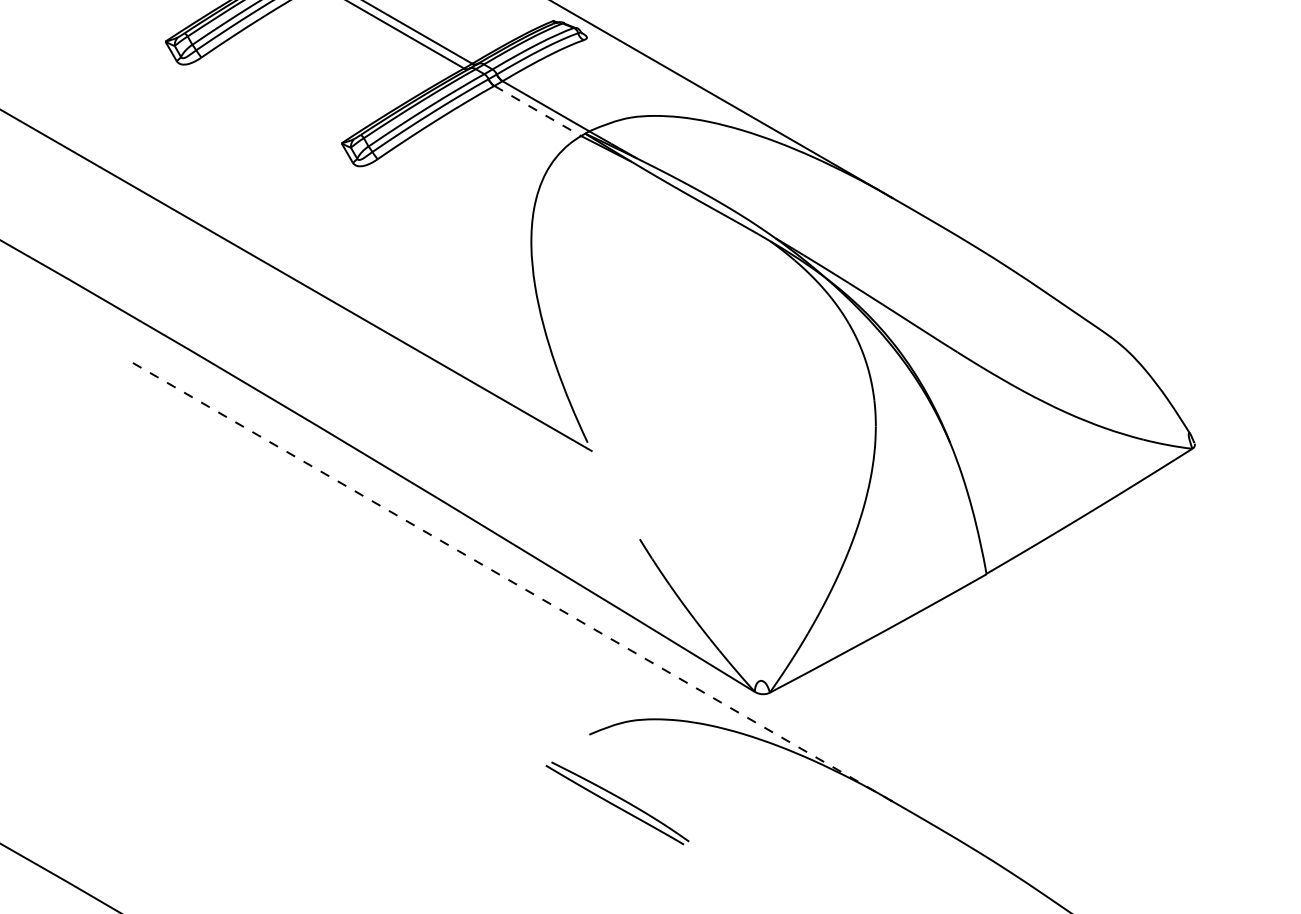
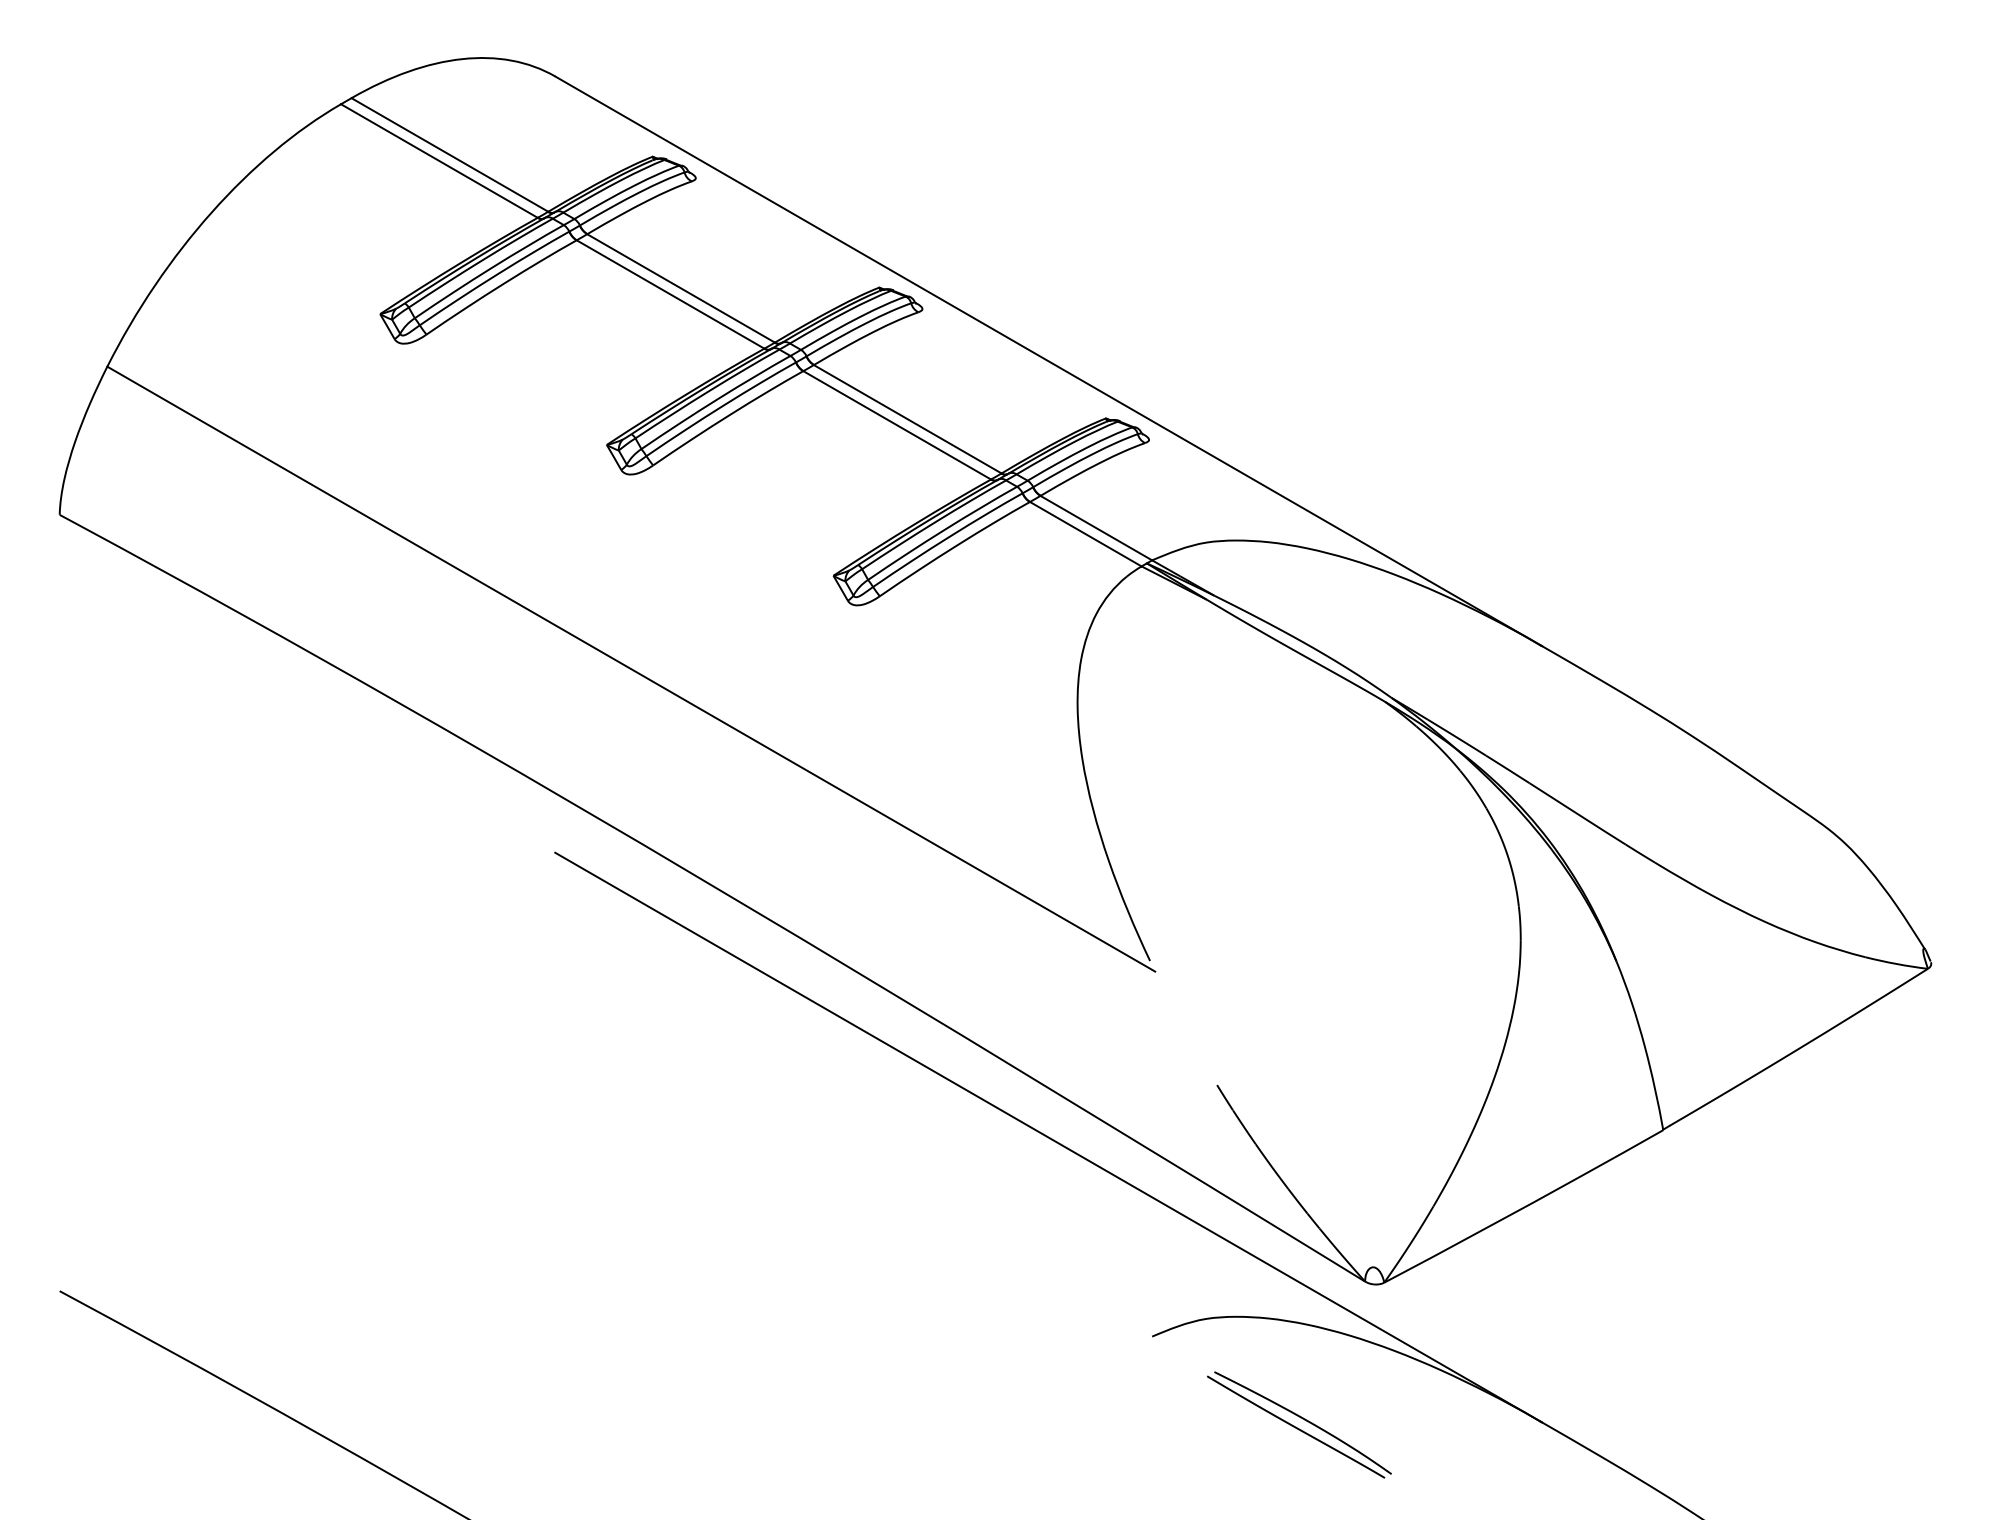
line: (538, 111) -> (1086, 534), dashed -> solid
line: (508, 579) -> (1048, 1137), dashed -> solid
part: (617, 803) -> (1299, 1424), moved

